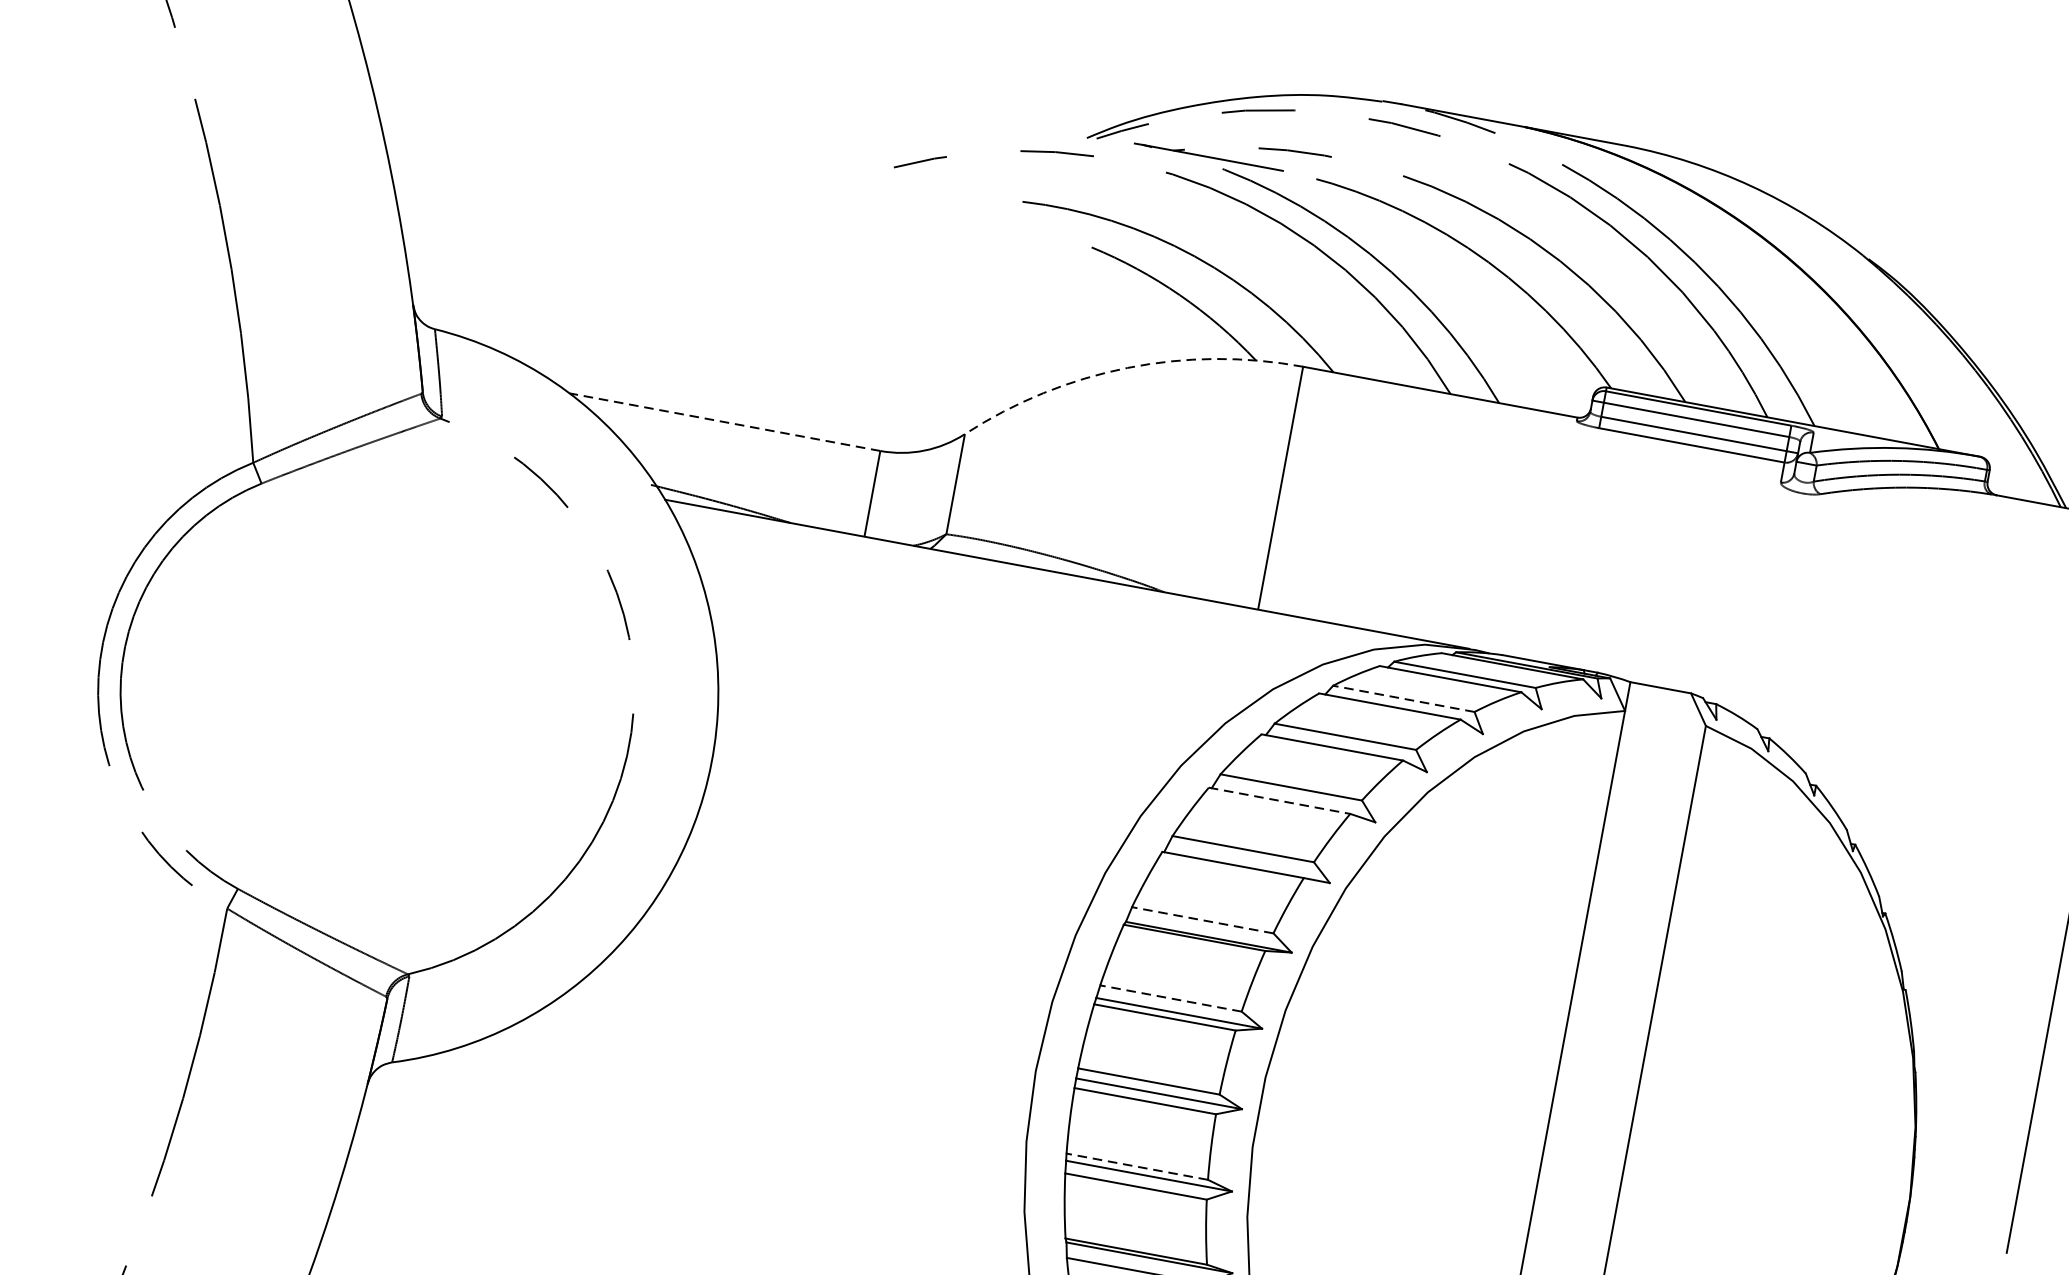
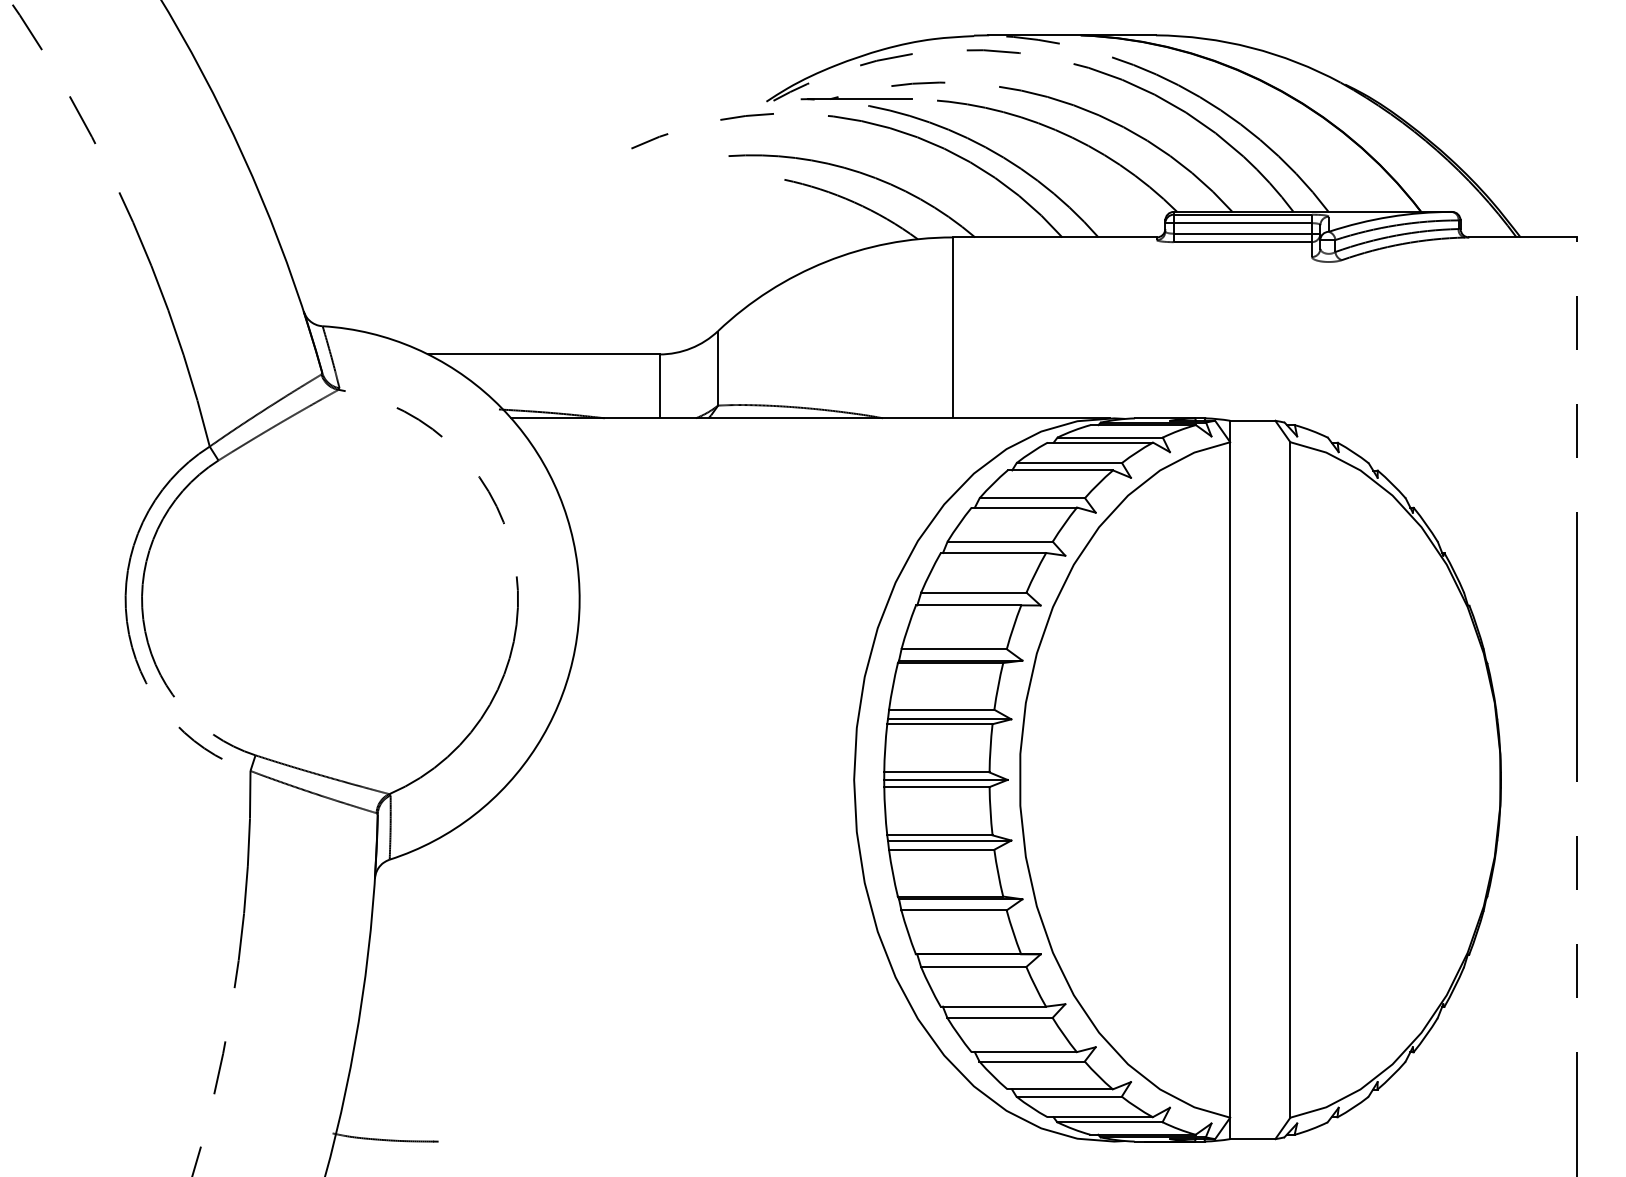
arc: (1127, 367) -> (826, 261), dashed -> solid
line: (724, 422) -> (543, 354), dashed -> solid
line: (1403, 699) -> (1069, 463), dashed -> solid
line: (1279, 801) -> (993, 553), dashed -> solid
line: (1203, 920) -> (954, 649), dashed -> solid
line: (1170, 998) -> (941, 709), dashed -> solid
line: (1136, 1166) -> (939, 835), dashed -> solid

